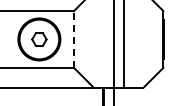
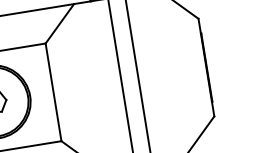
line: (74, 38) -> (53, 90), dashed -> solid

